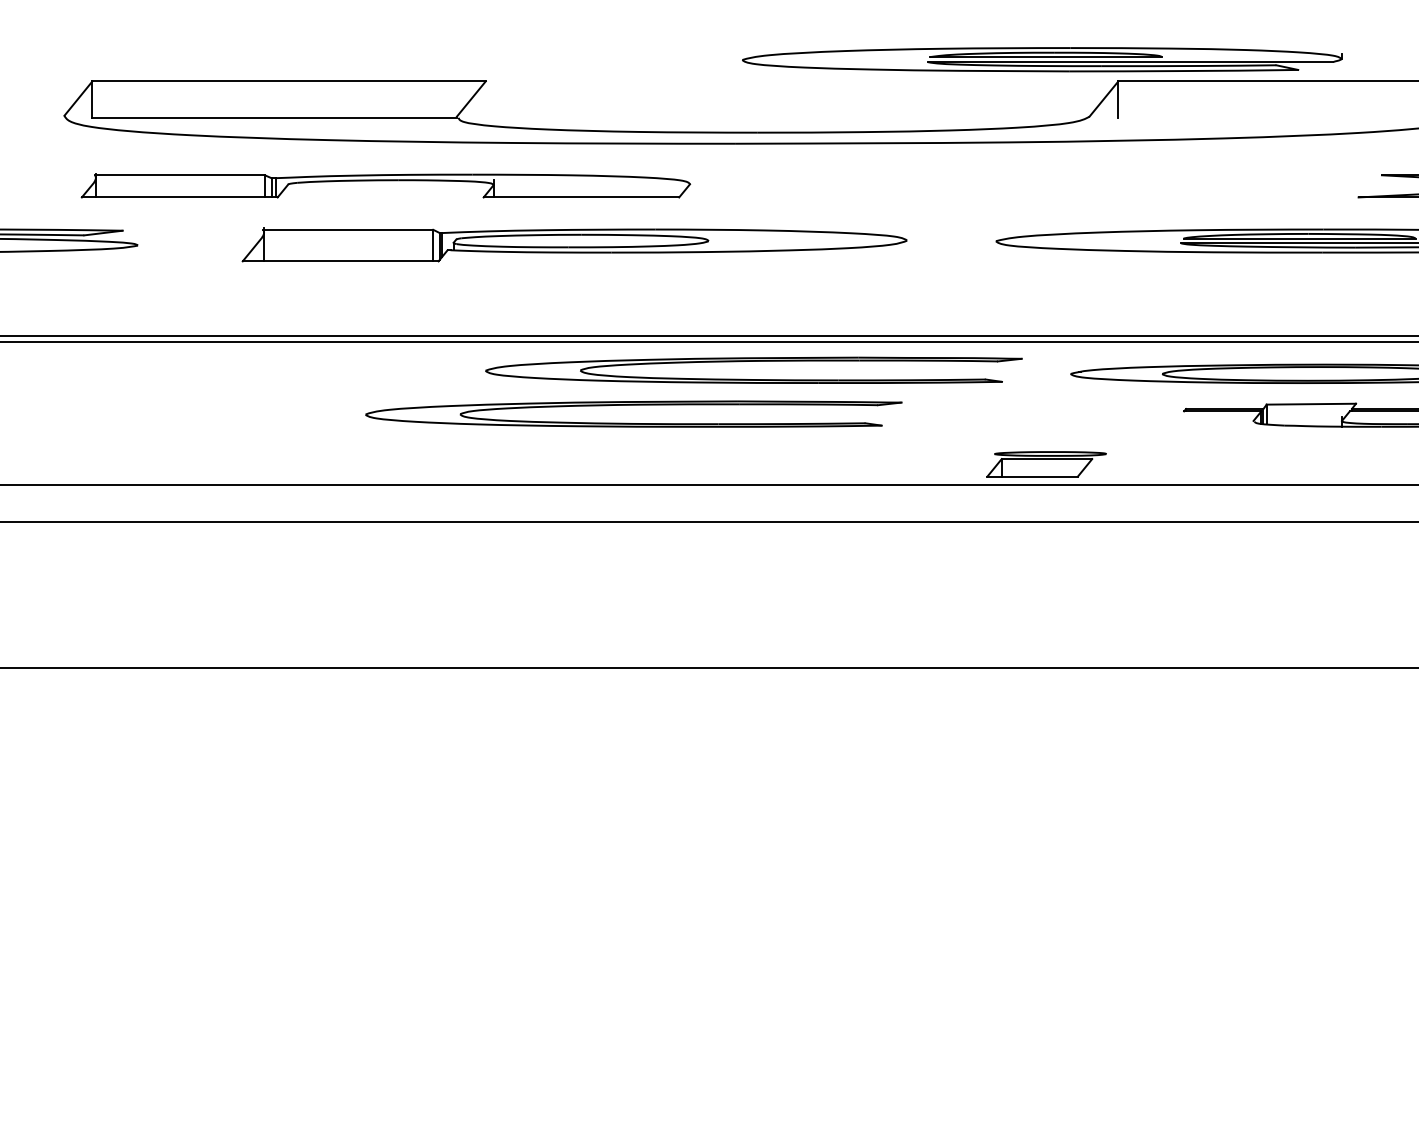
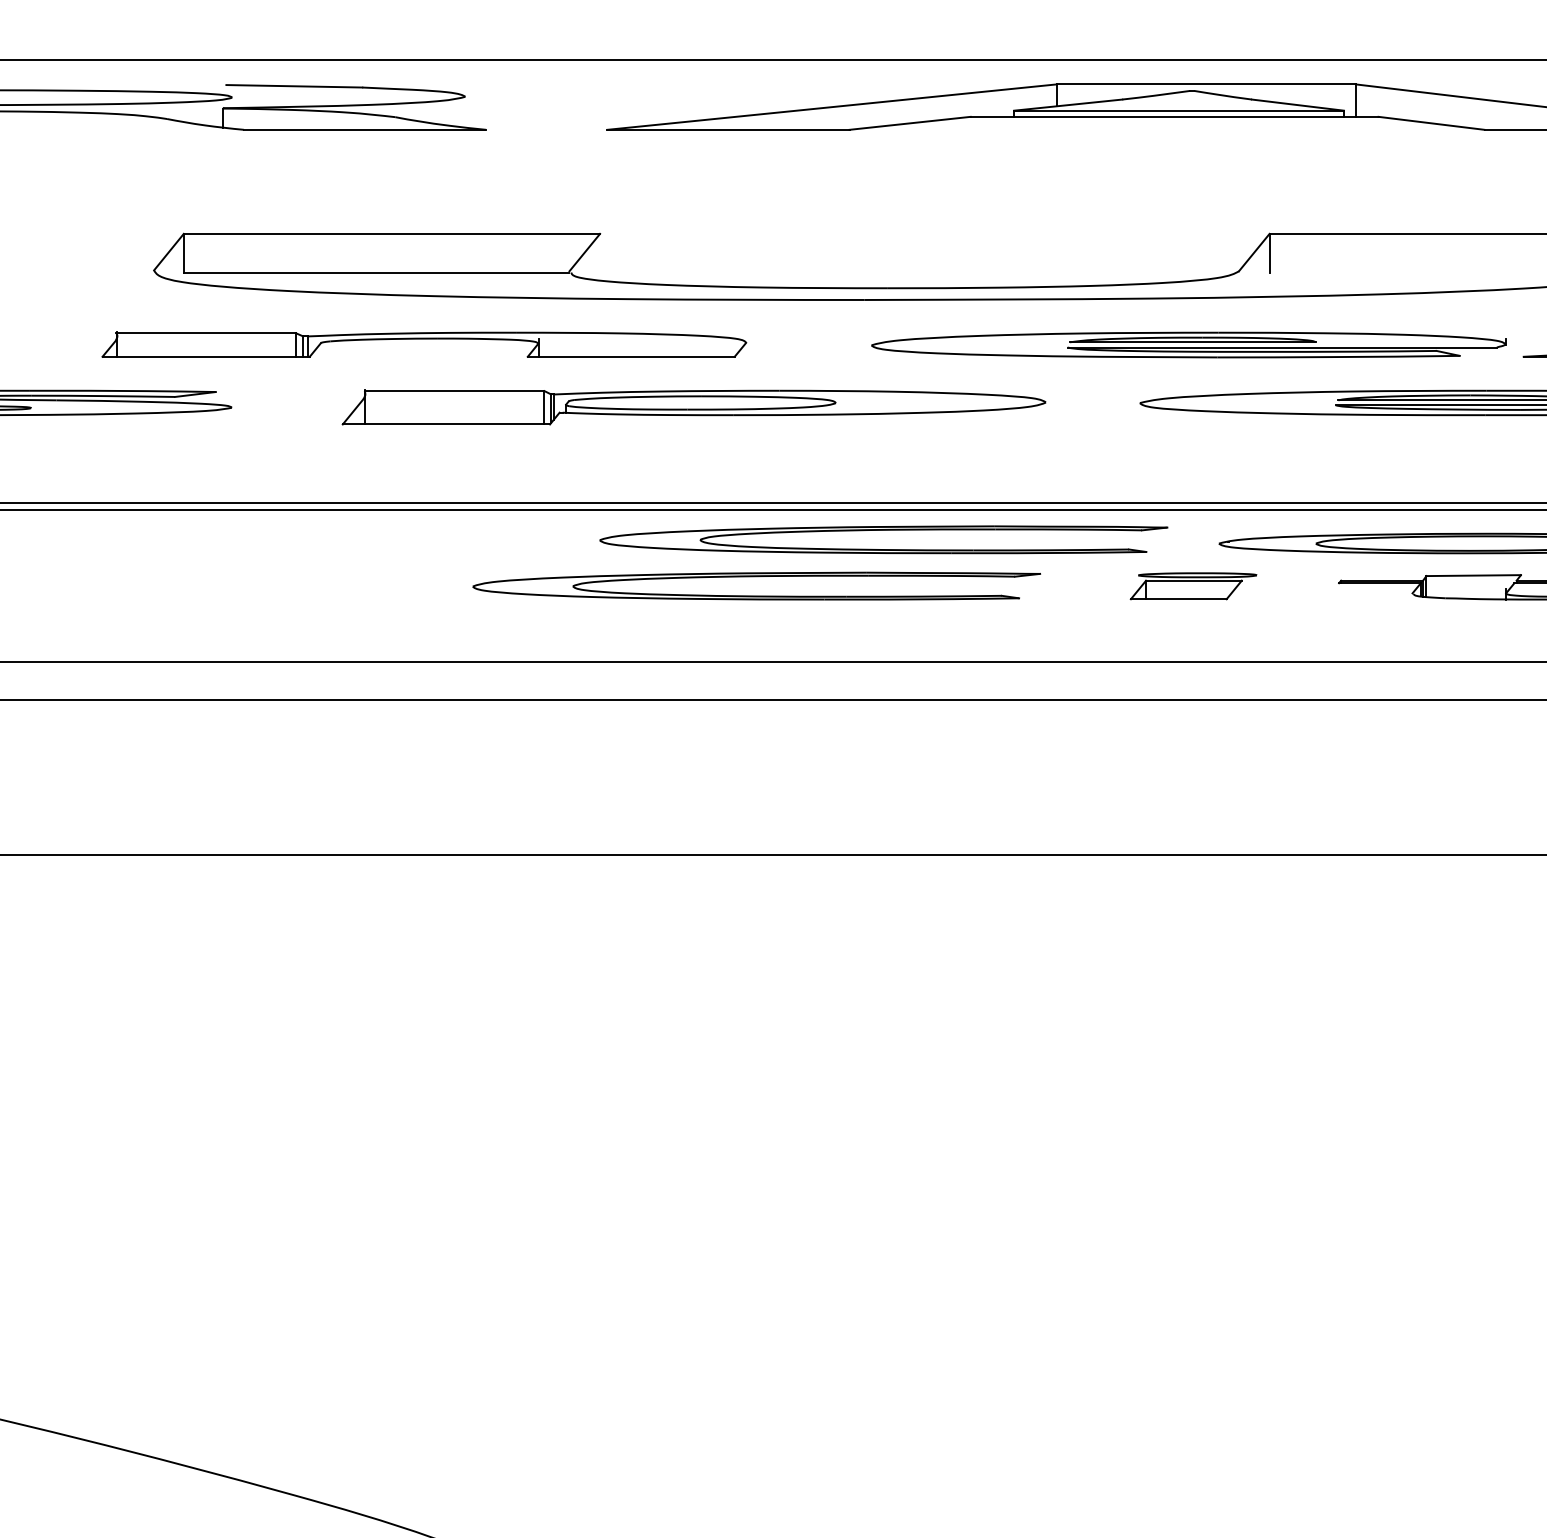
part: (1041, 59) -> (1188, 344), moved
part: (386, 185) -> (424, 344), moved
part: (1046, 464) -> (1193, 586), moved

